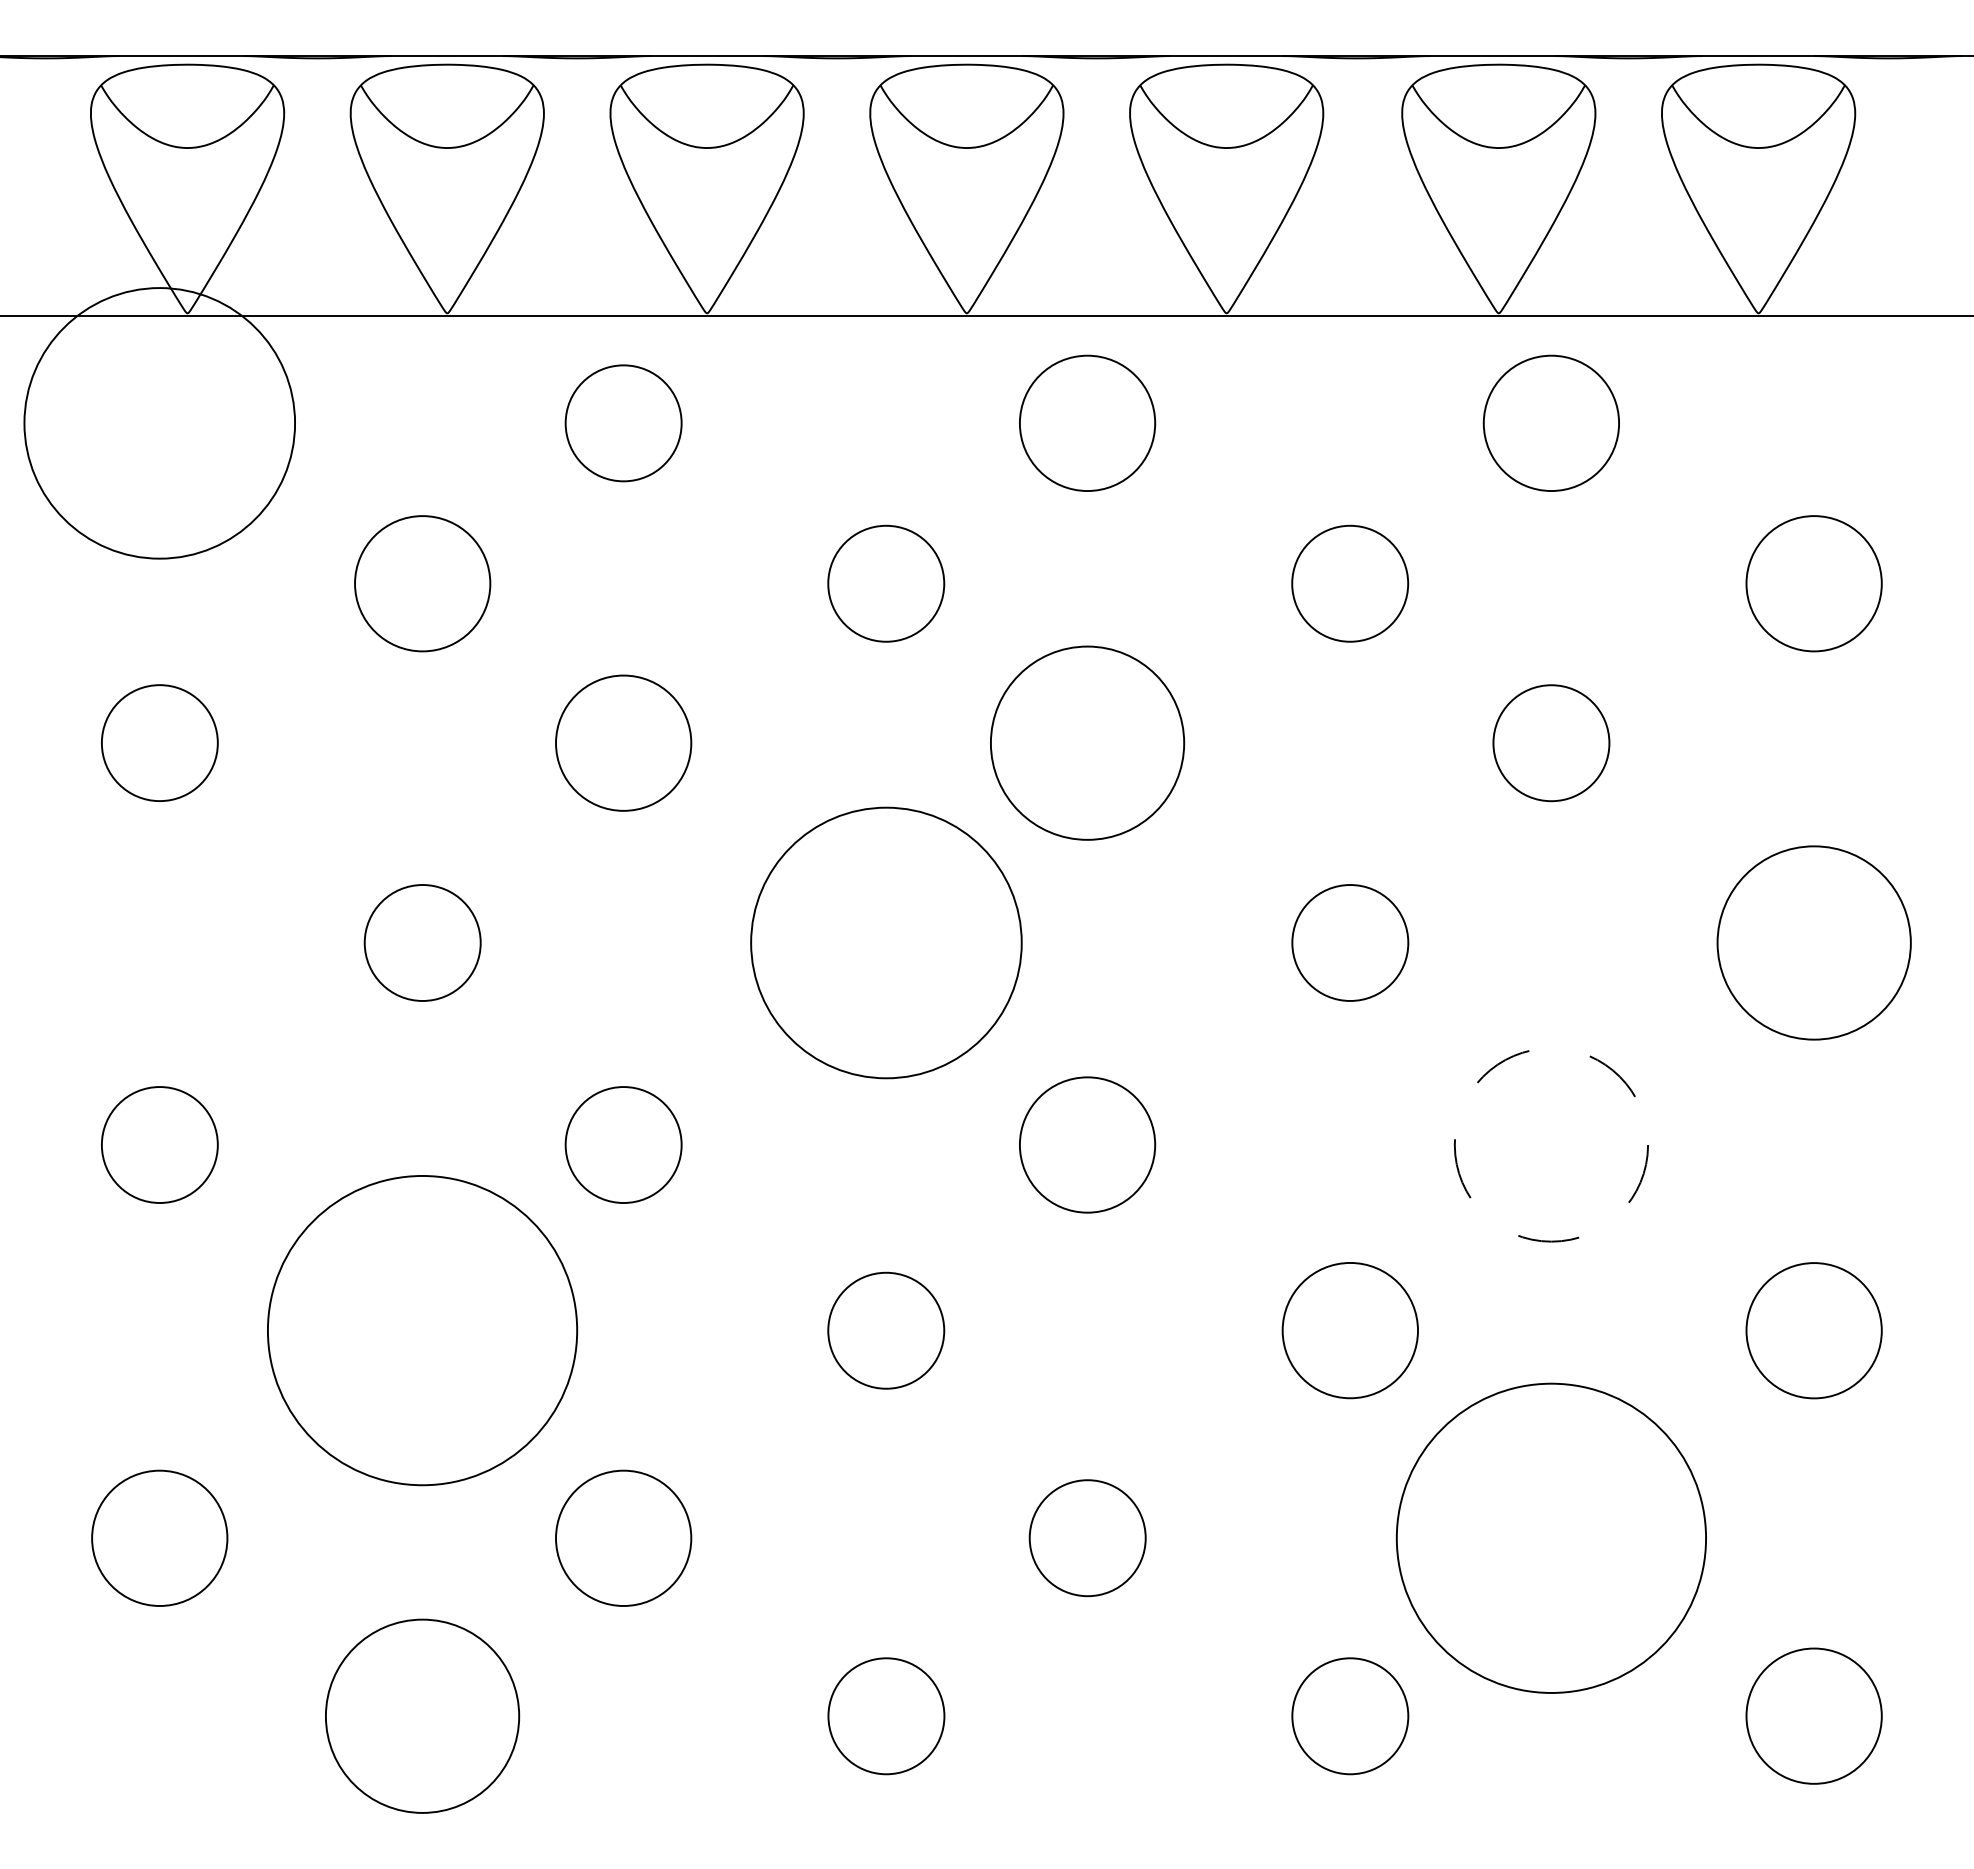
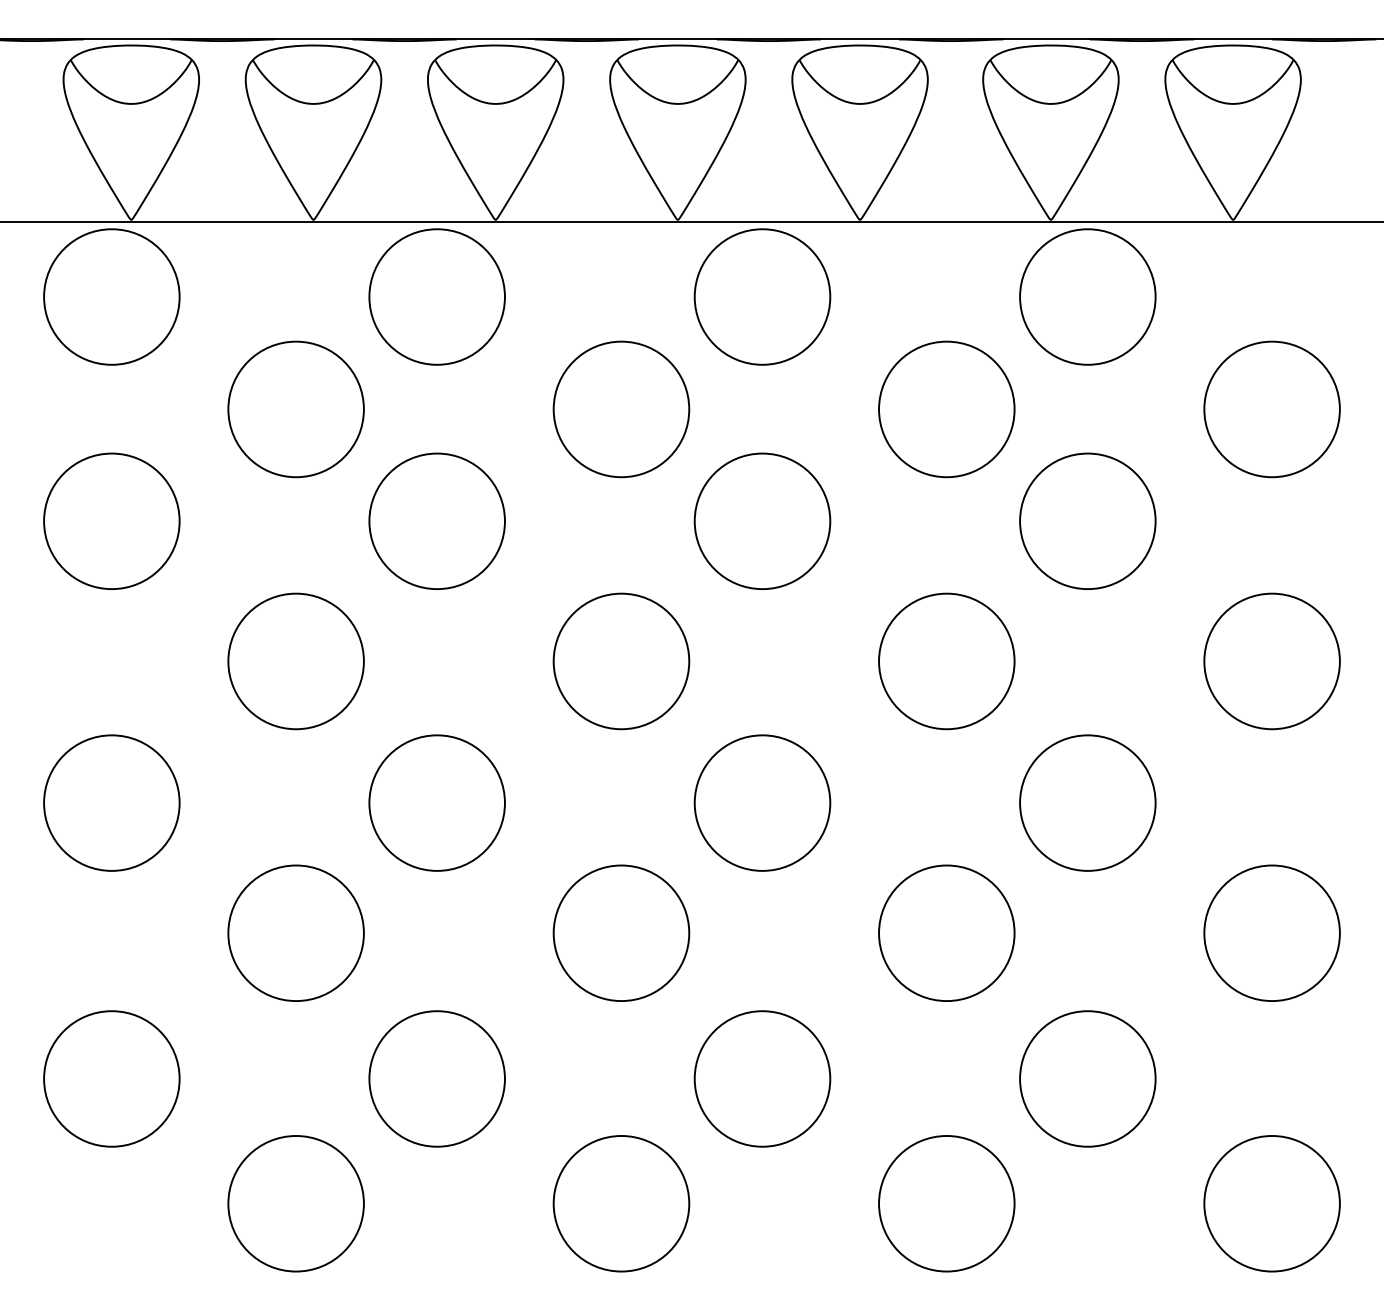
circle: (159, 423) -> (111, 297), size x0.71
circle: (623, 423) -> (437, 297), size x1.67
circle: (1087, 423) -> (762, 297), size x1.43
circle: (1551, 423) -> (1087, 297), size x1.43
circle: (422, 583) -> (296, 409), size x1.43
circle: (885, 583) -> (620, 409), size x1.67
circle: (1349, 583) -> (946, 409), size x1.67
circle: (1813, 583) -> (1271, 409), size x1.43
circle: (159, 742) -> (111, 520), size x1.67
circle: (623, 742) -> (437, 520), size x1.43
circle: (1551, 742) -> (1087, 520), size x1.67
circle: (422, 942) -> (296, 661), size x1.67
circle: (886, 942) -> (621, 661), size x0.71
circle: (1349, 942) -> (946, 661), size x1.67
circle: (159, 1144) -> (111, 802), size x1.67
circle: (623, 1144) -> (437, 802), size x1.67
circle: (1087, 1144) -> (762, 802), size x1.43
circle: (1551, 1144) -> (1087, 802), dashed -> solid
circle: (422, 1330) -> (296, 933), size x0.62
circle: (885, 1330) -> (620, 933), size x1.67
circle: (1349, 1330) -> (946, 933), size x1.43
circle: (1813, 1330) -> (1271, 933), size x1.43
circle: (159, 1537) -> (111, 1078), size x1.43
circle: (623, 1537) -> (437, 1078), size x1.43
circle: (1087, 1537) -> (762, 1078), size x1.67
circle: (1551, 1537) -> (1087, 1078), size x0.62
circle: (886, 1715) -> (621, 1203), size x1.67
circle: (1349, 1715) -> (946, 1203), size x1.67
circle: (1813, 1715) -> (1271, 1203), size x1.43

